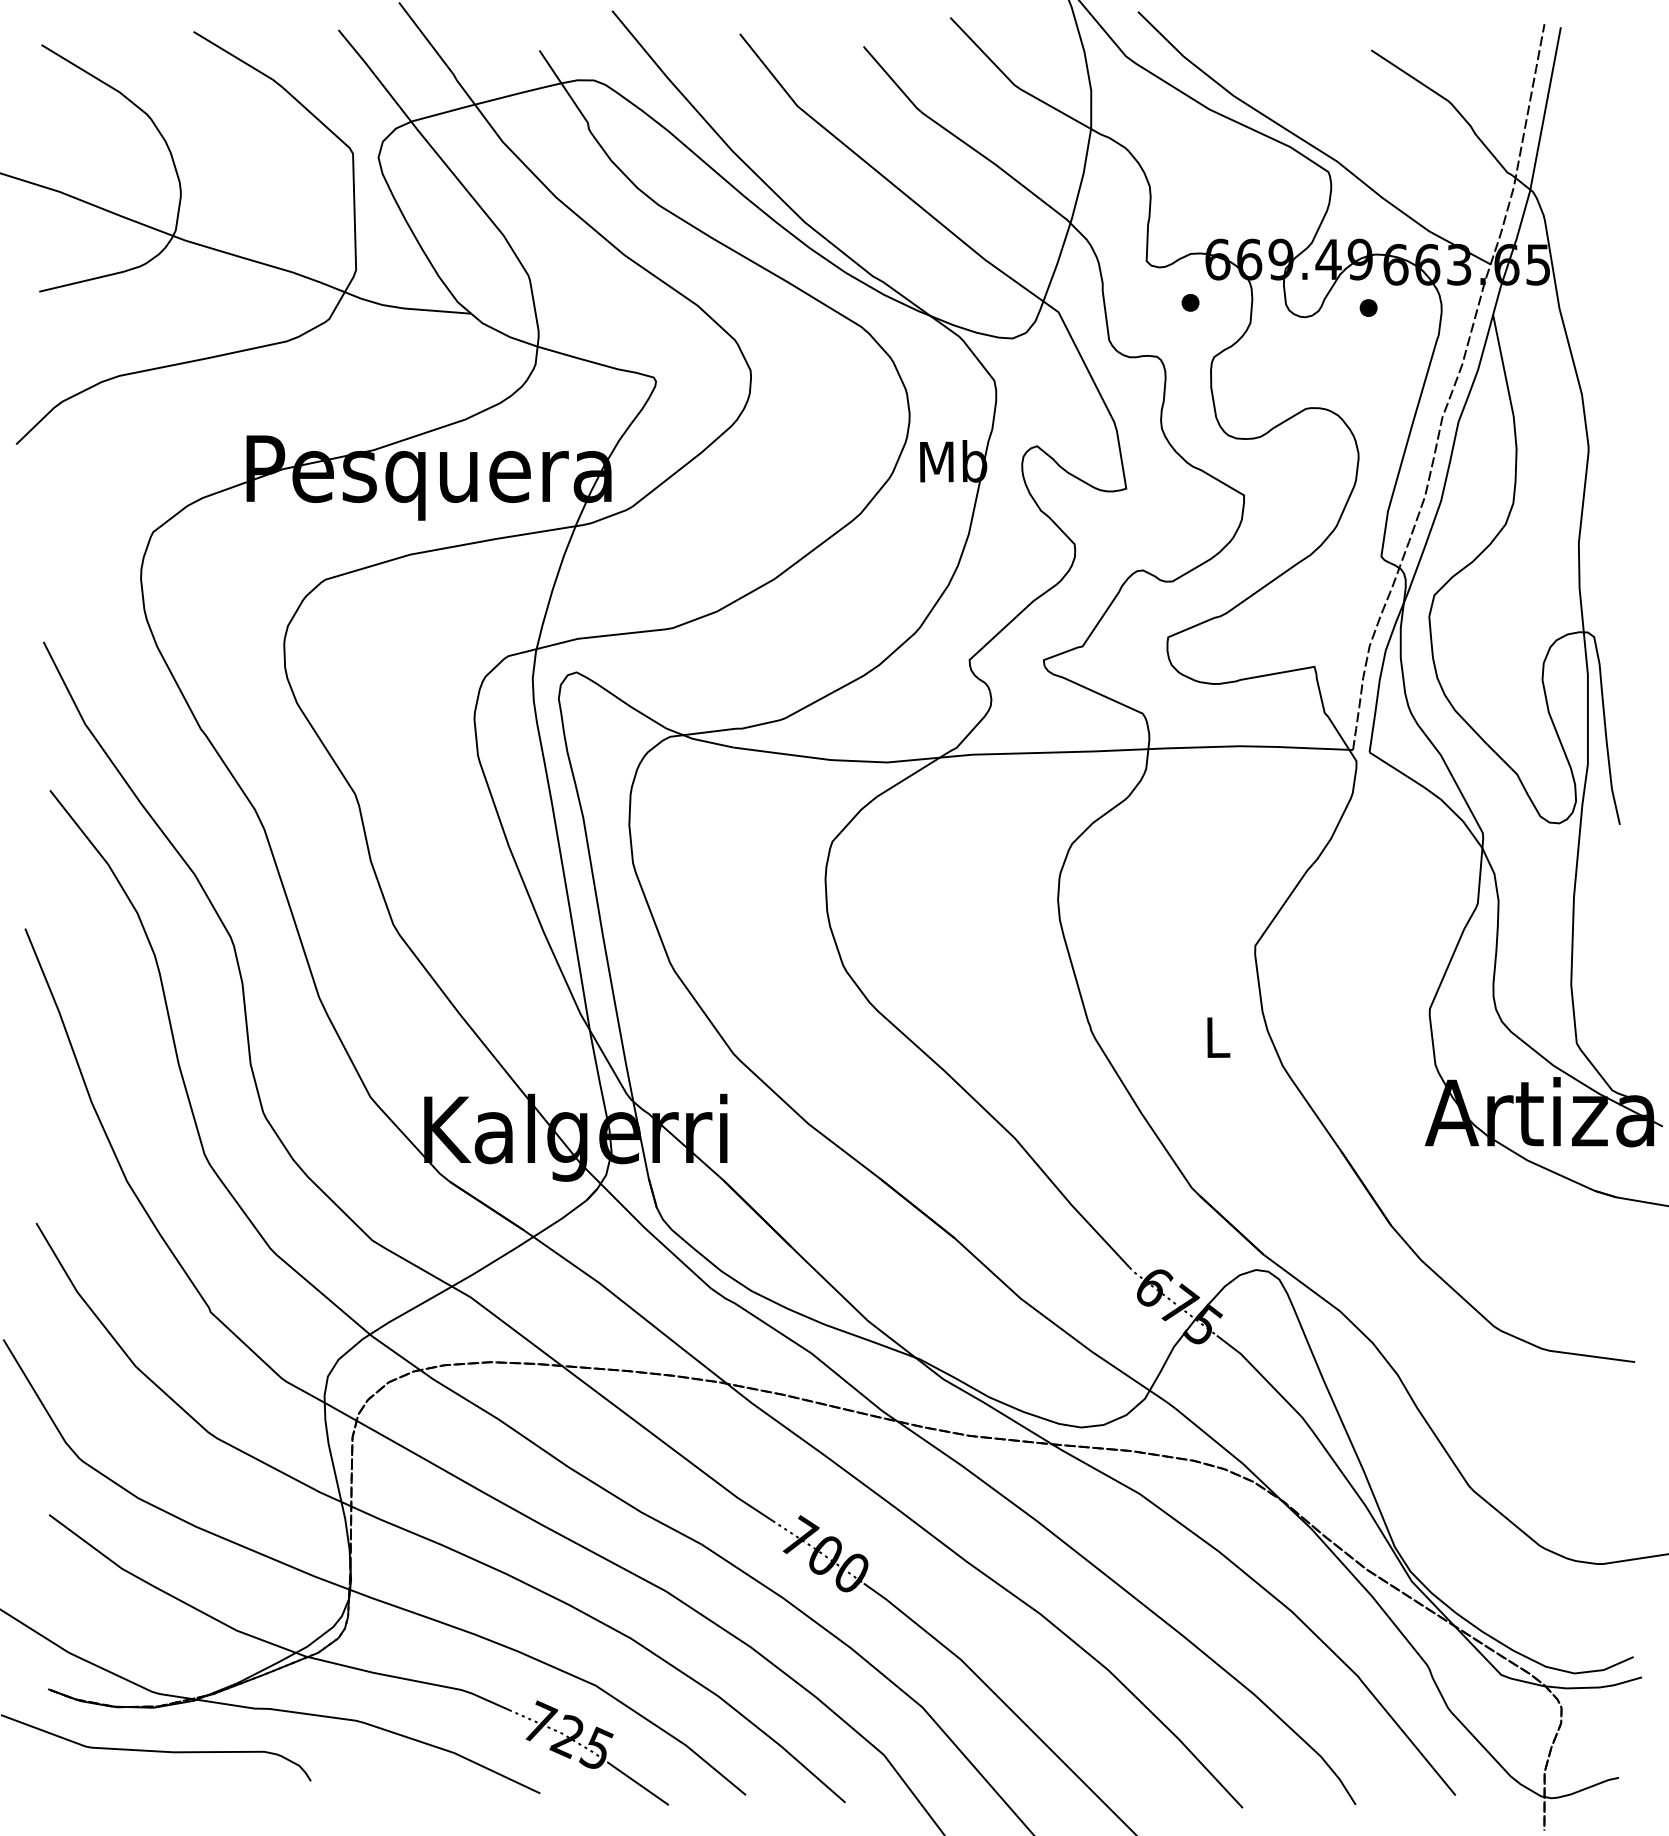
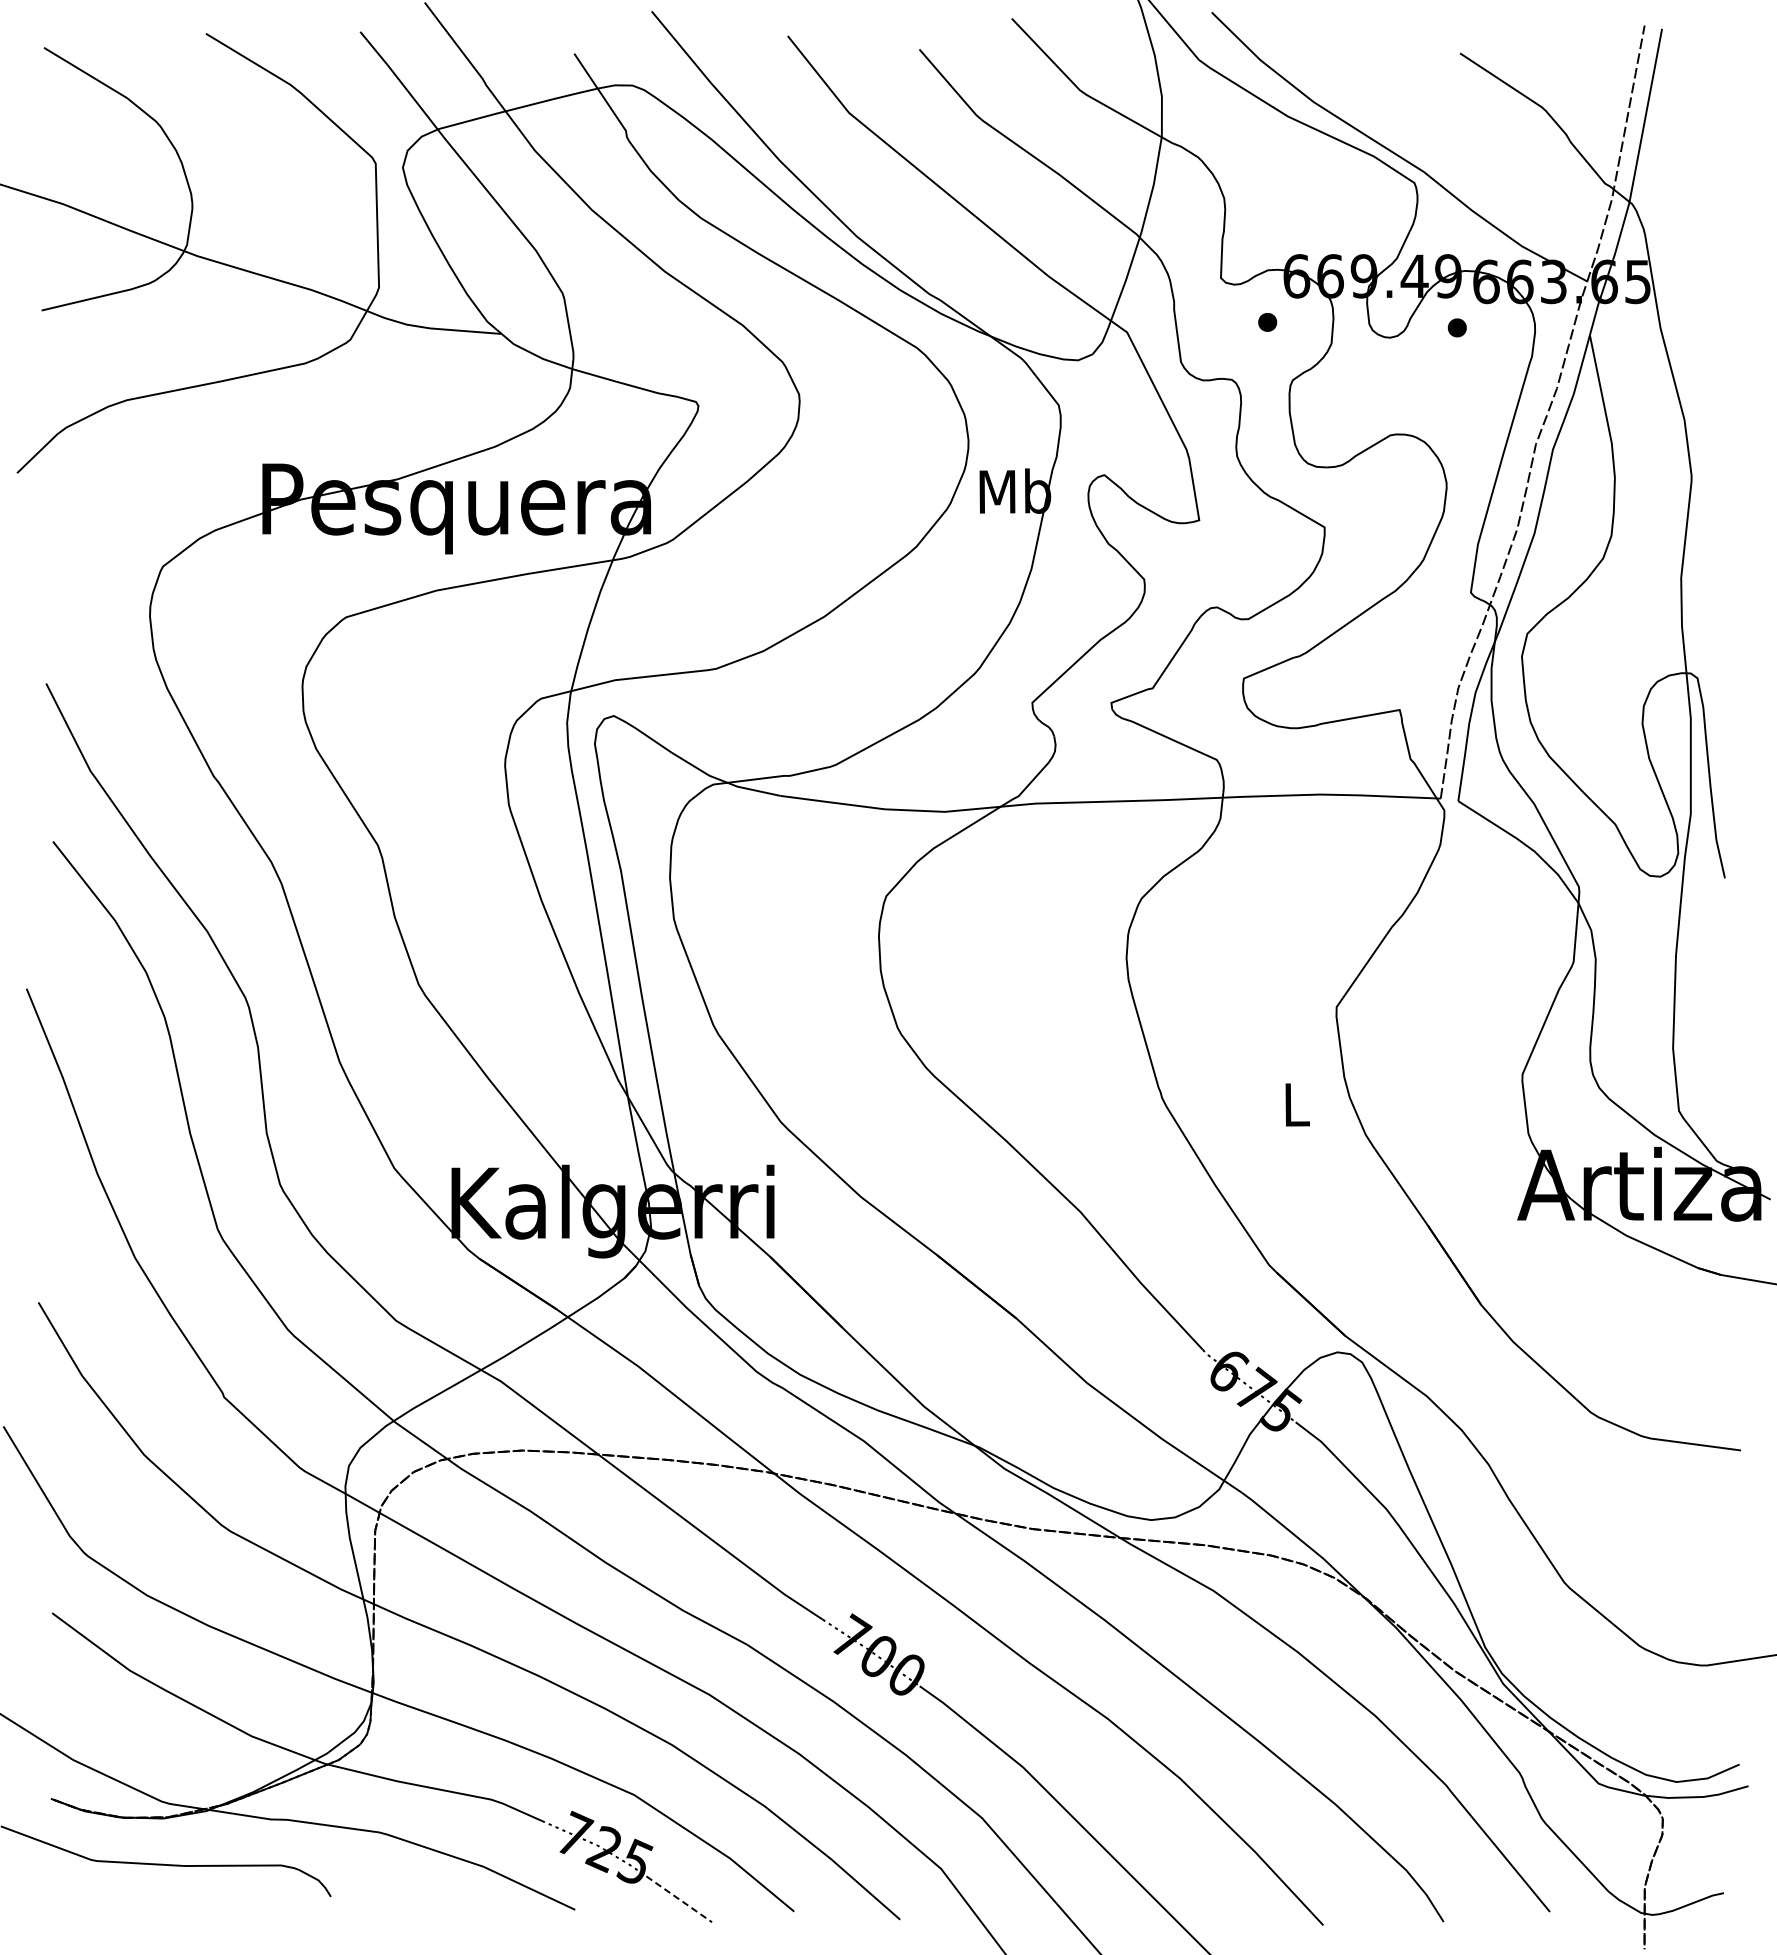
line: (638, 1783) -> (679, 1899), solid -> dashed

